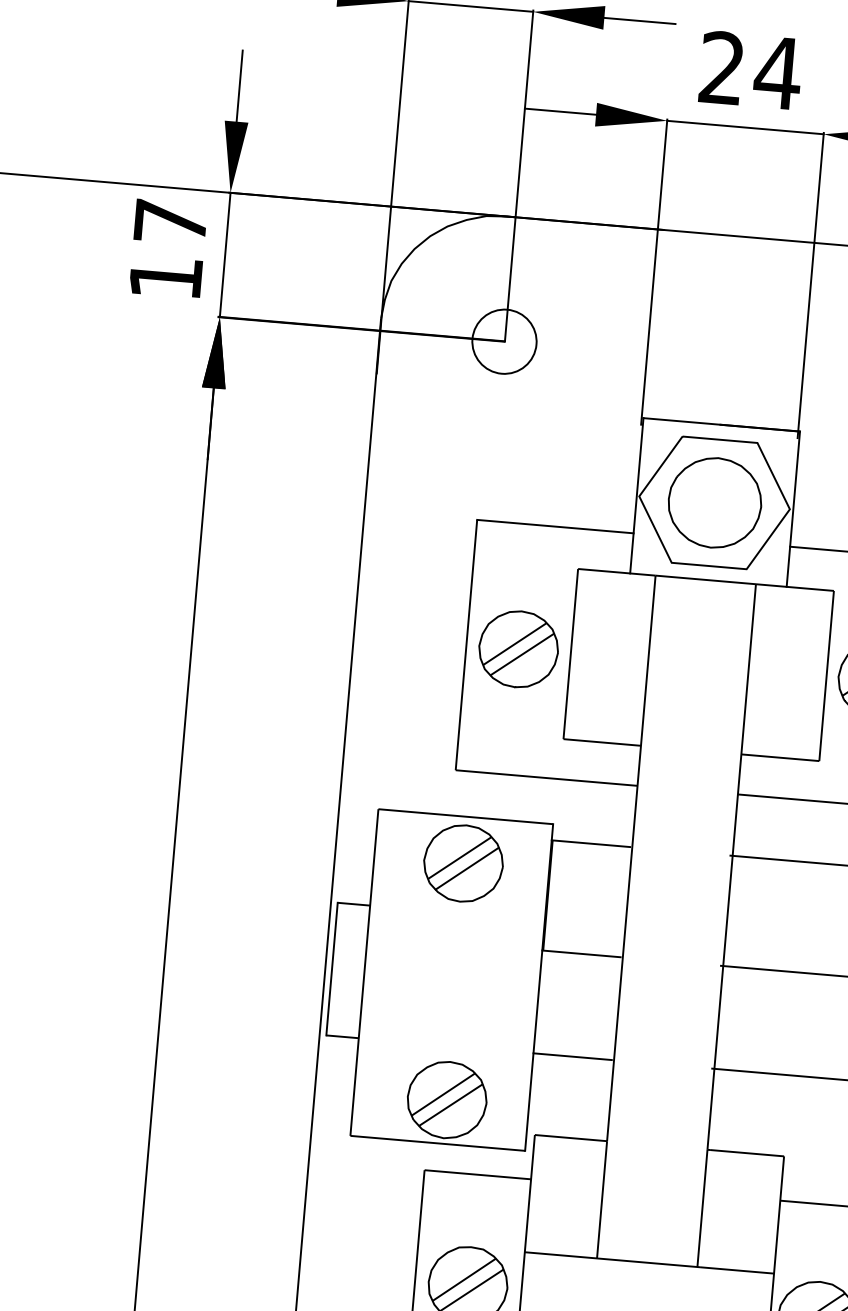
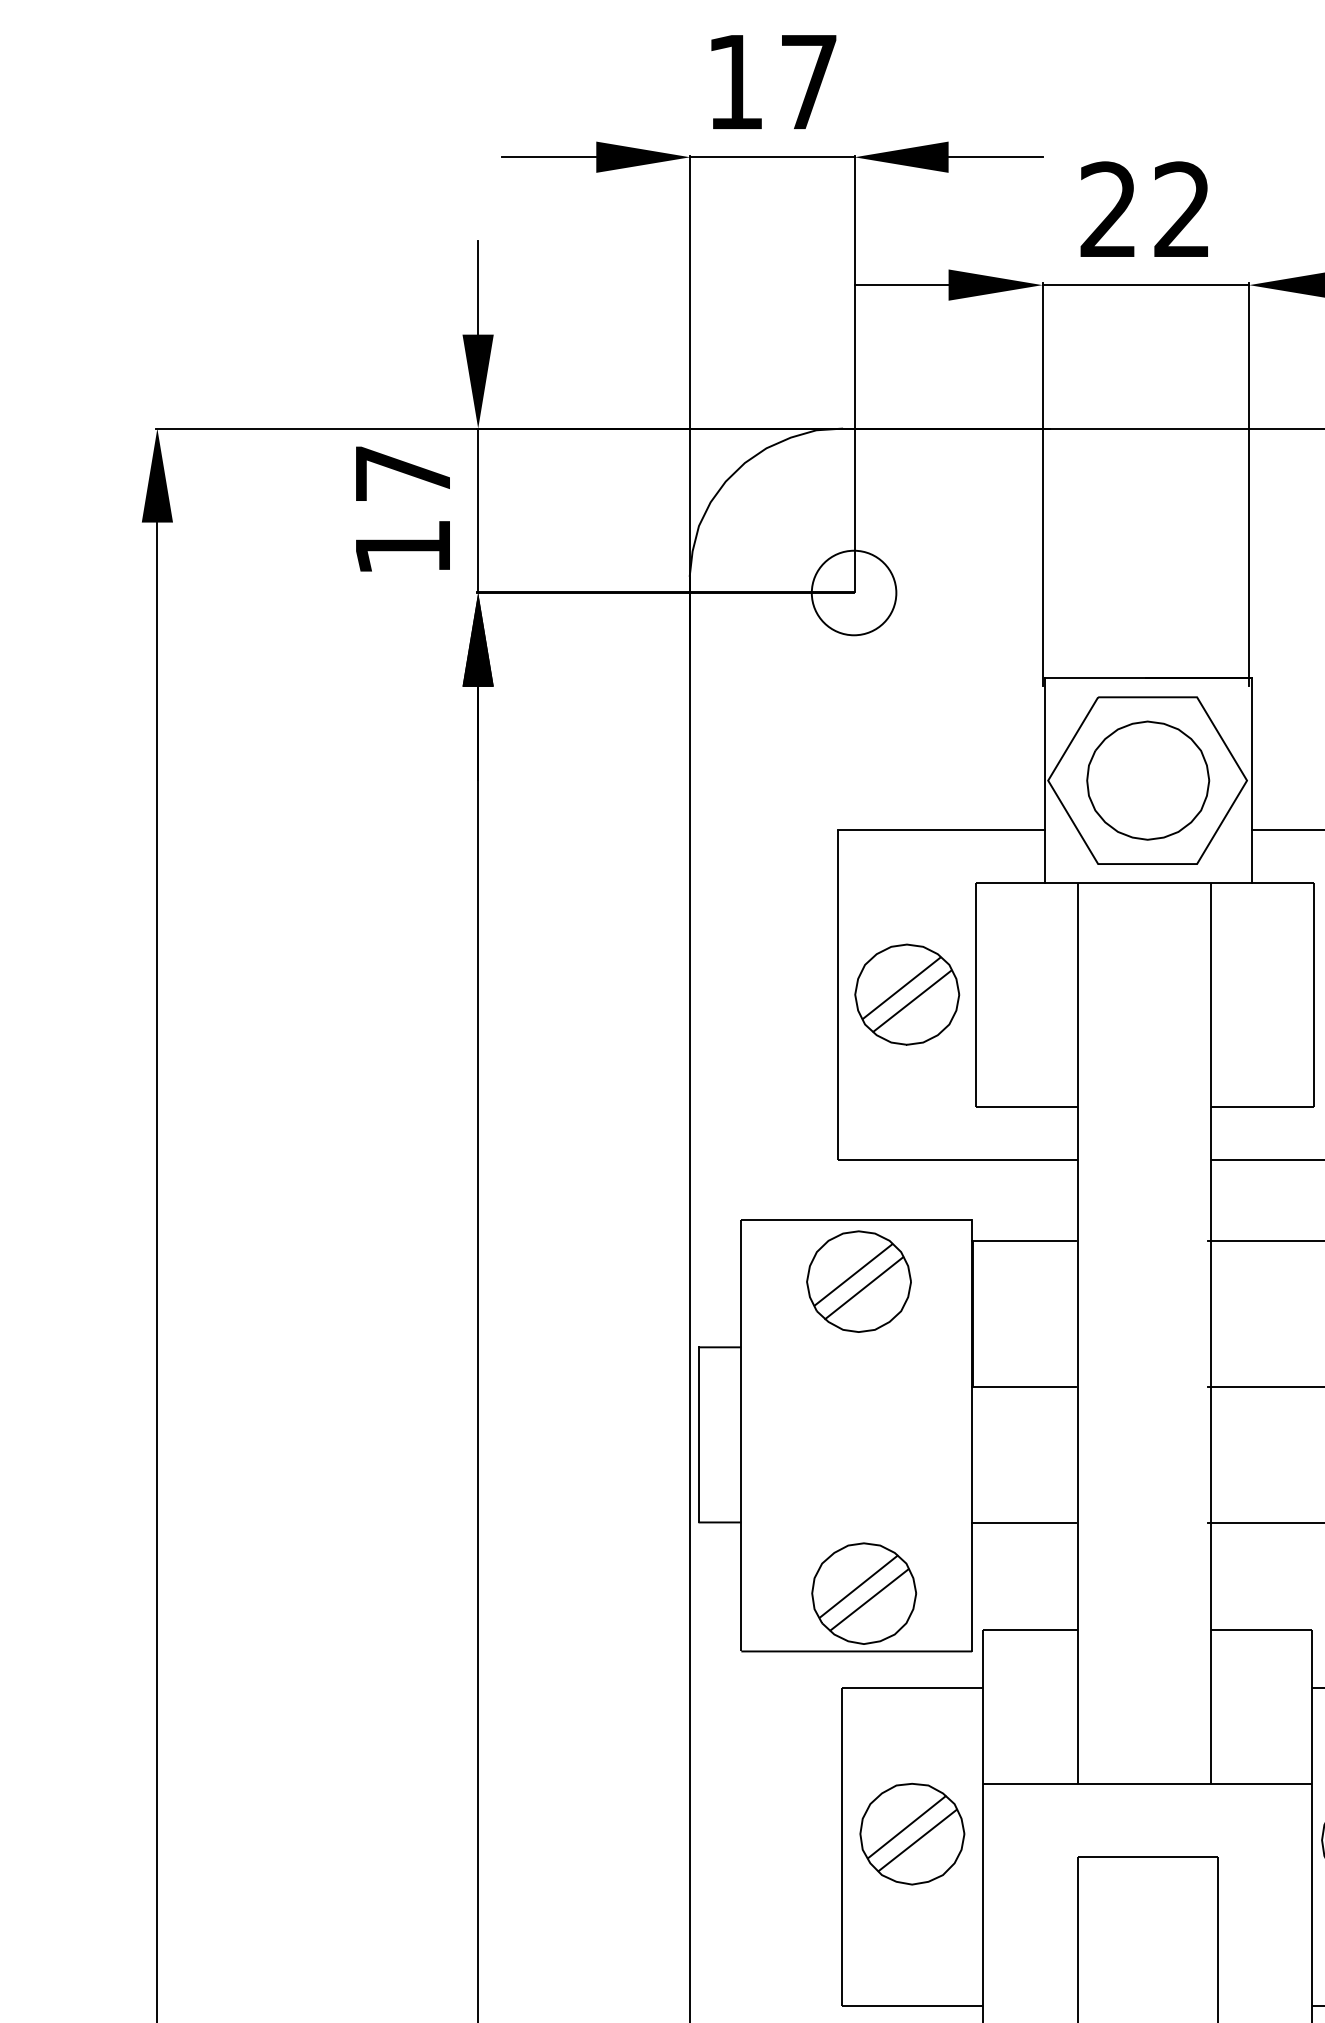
text: (778, 71) -> (1182, 208), 24 -> 22

